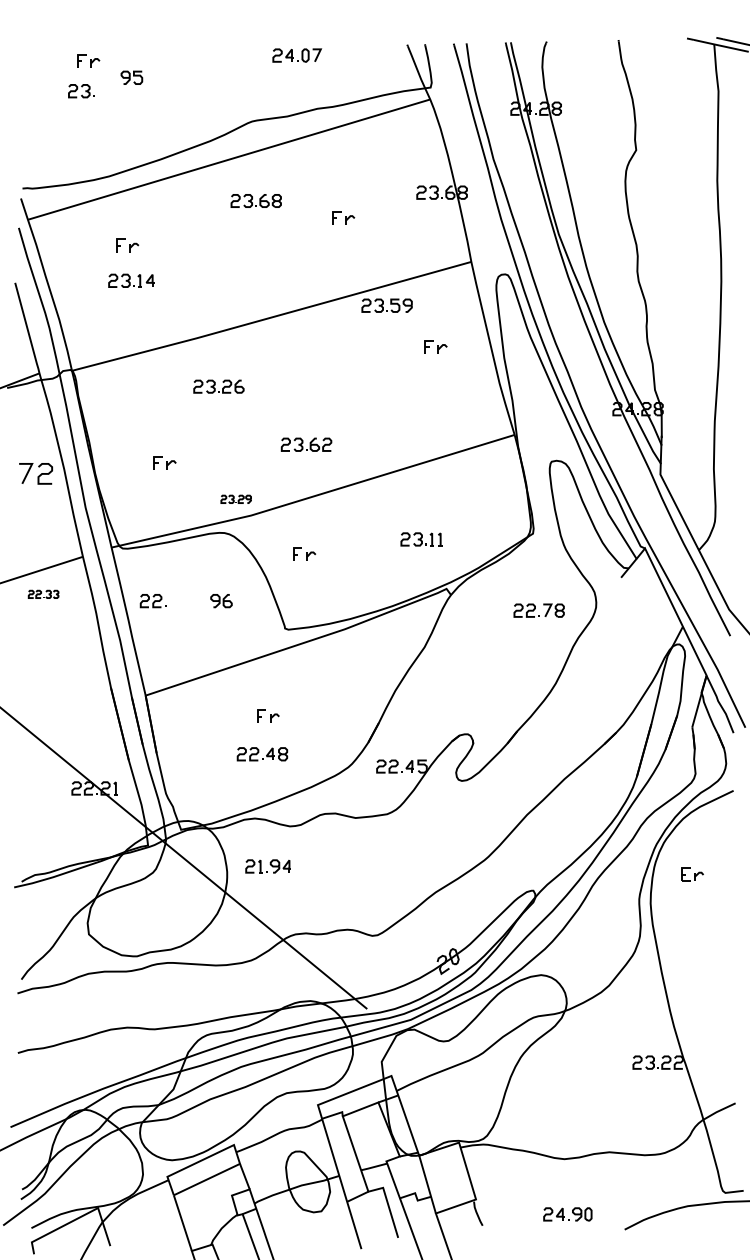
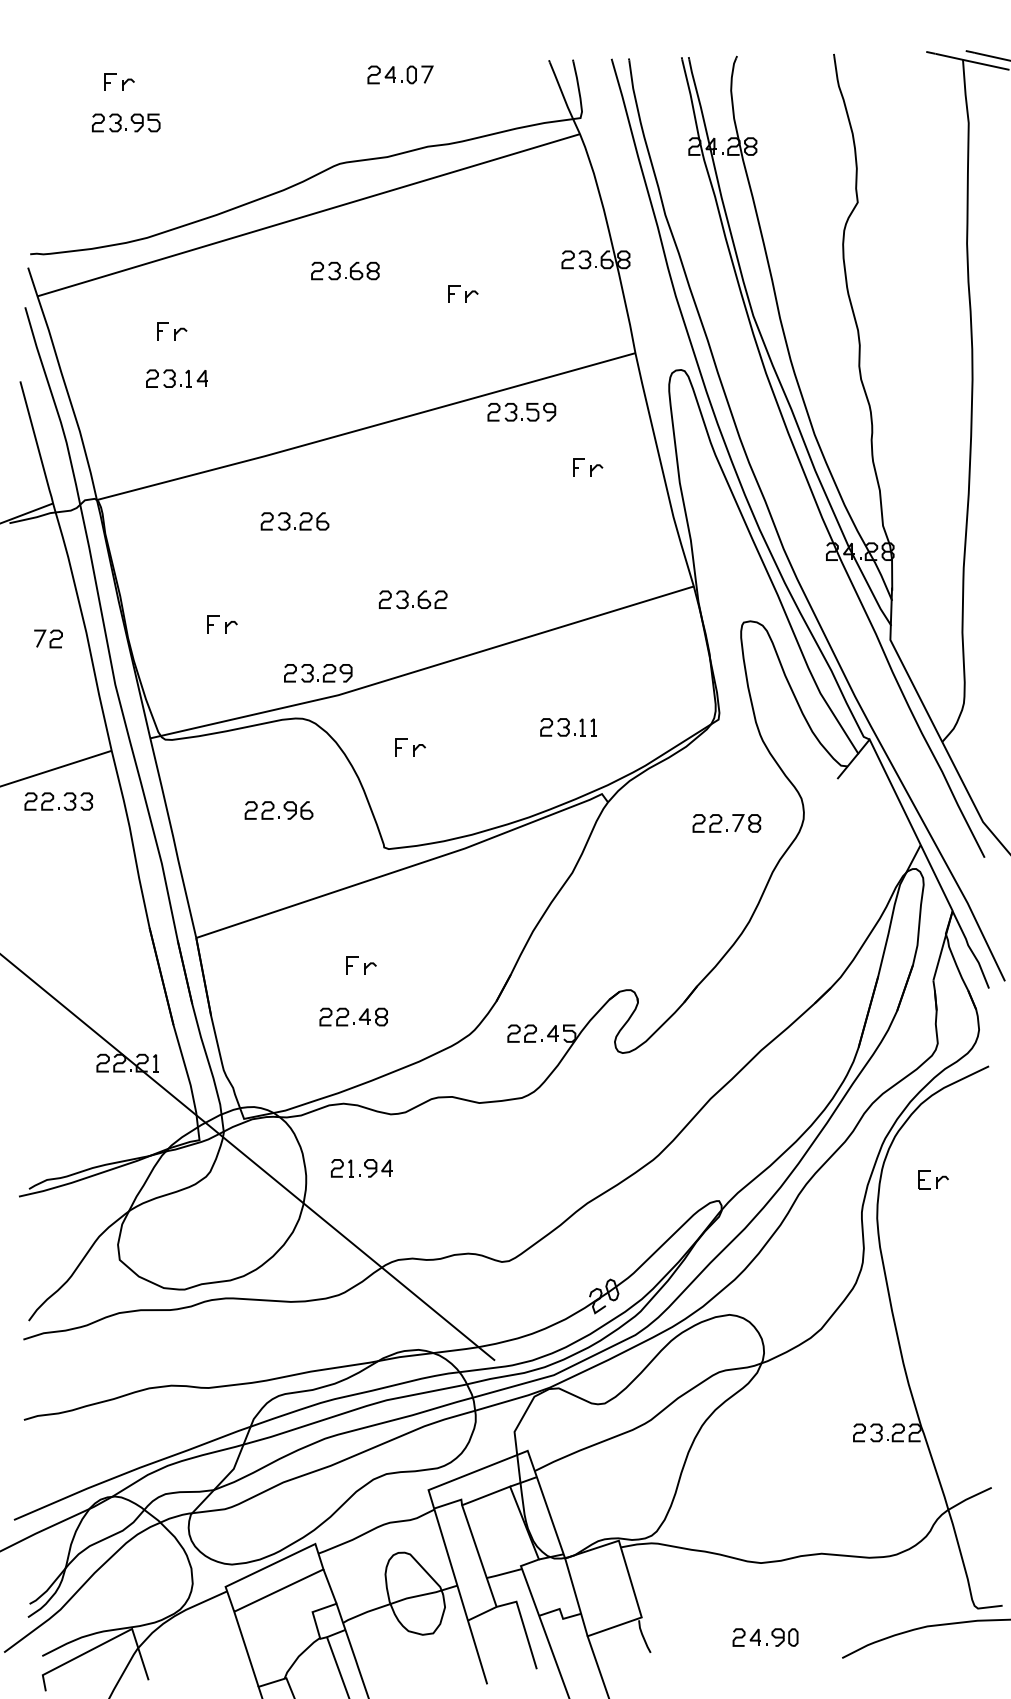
part: (131, 77) -> (145, 122), moved
part: (36, 473) -> (48, 638), size x0.62
part: (236, 499) -> (318, 673), size x1.67
part: (43, 594) -> (58, 801), size x1.67
part: (152, 601) -> (261, 810), moved

